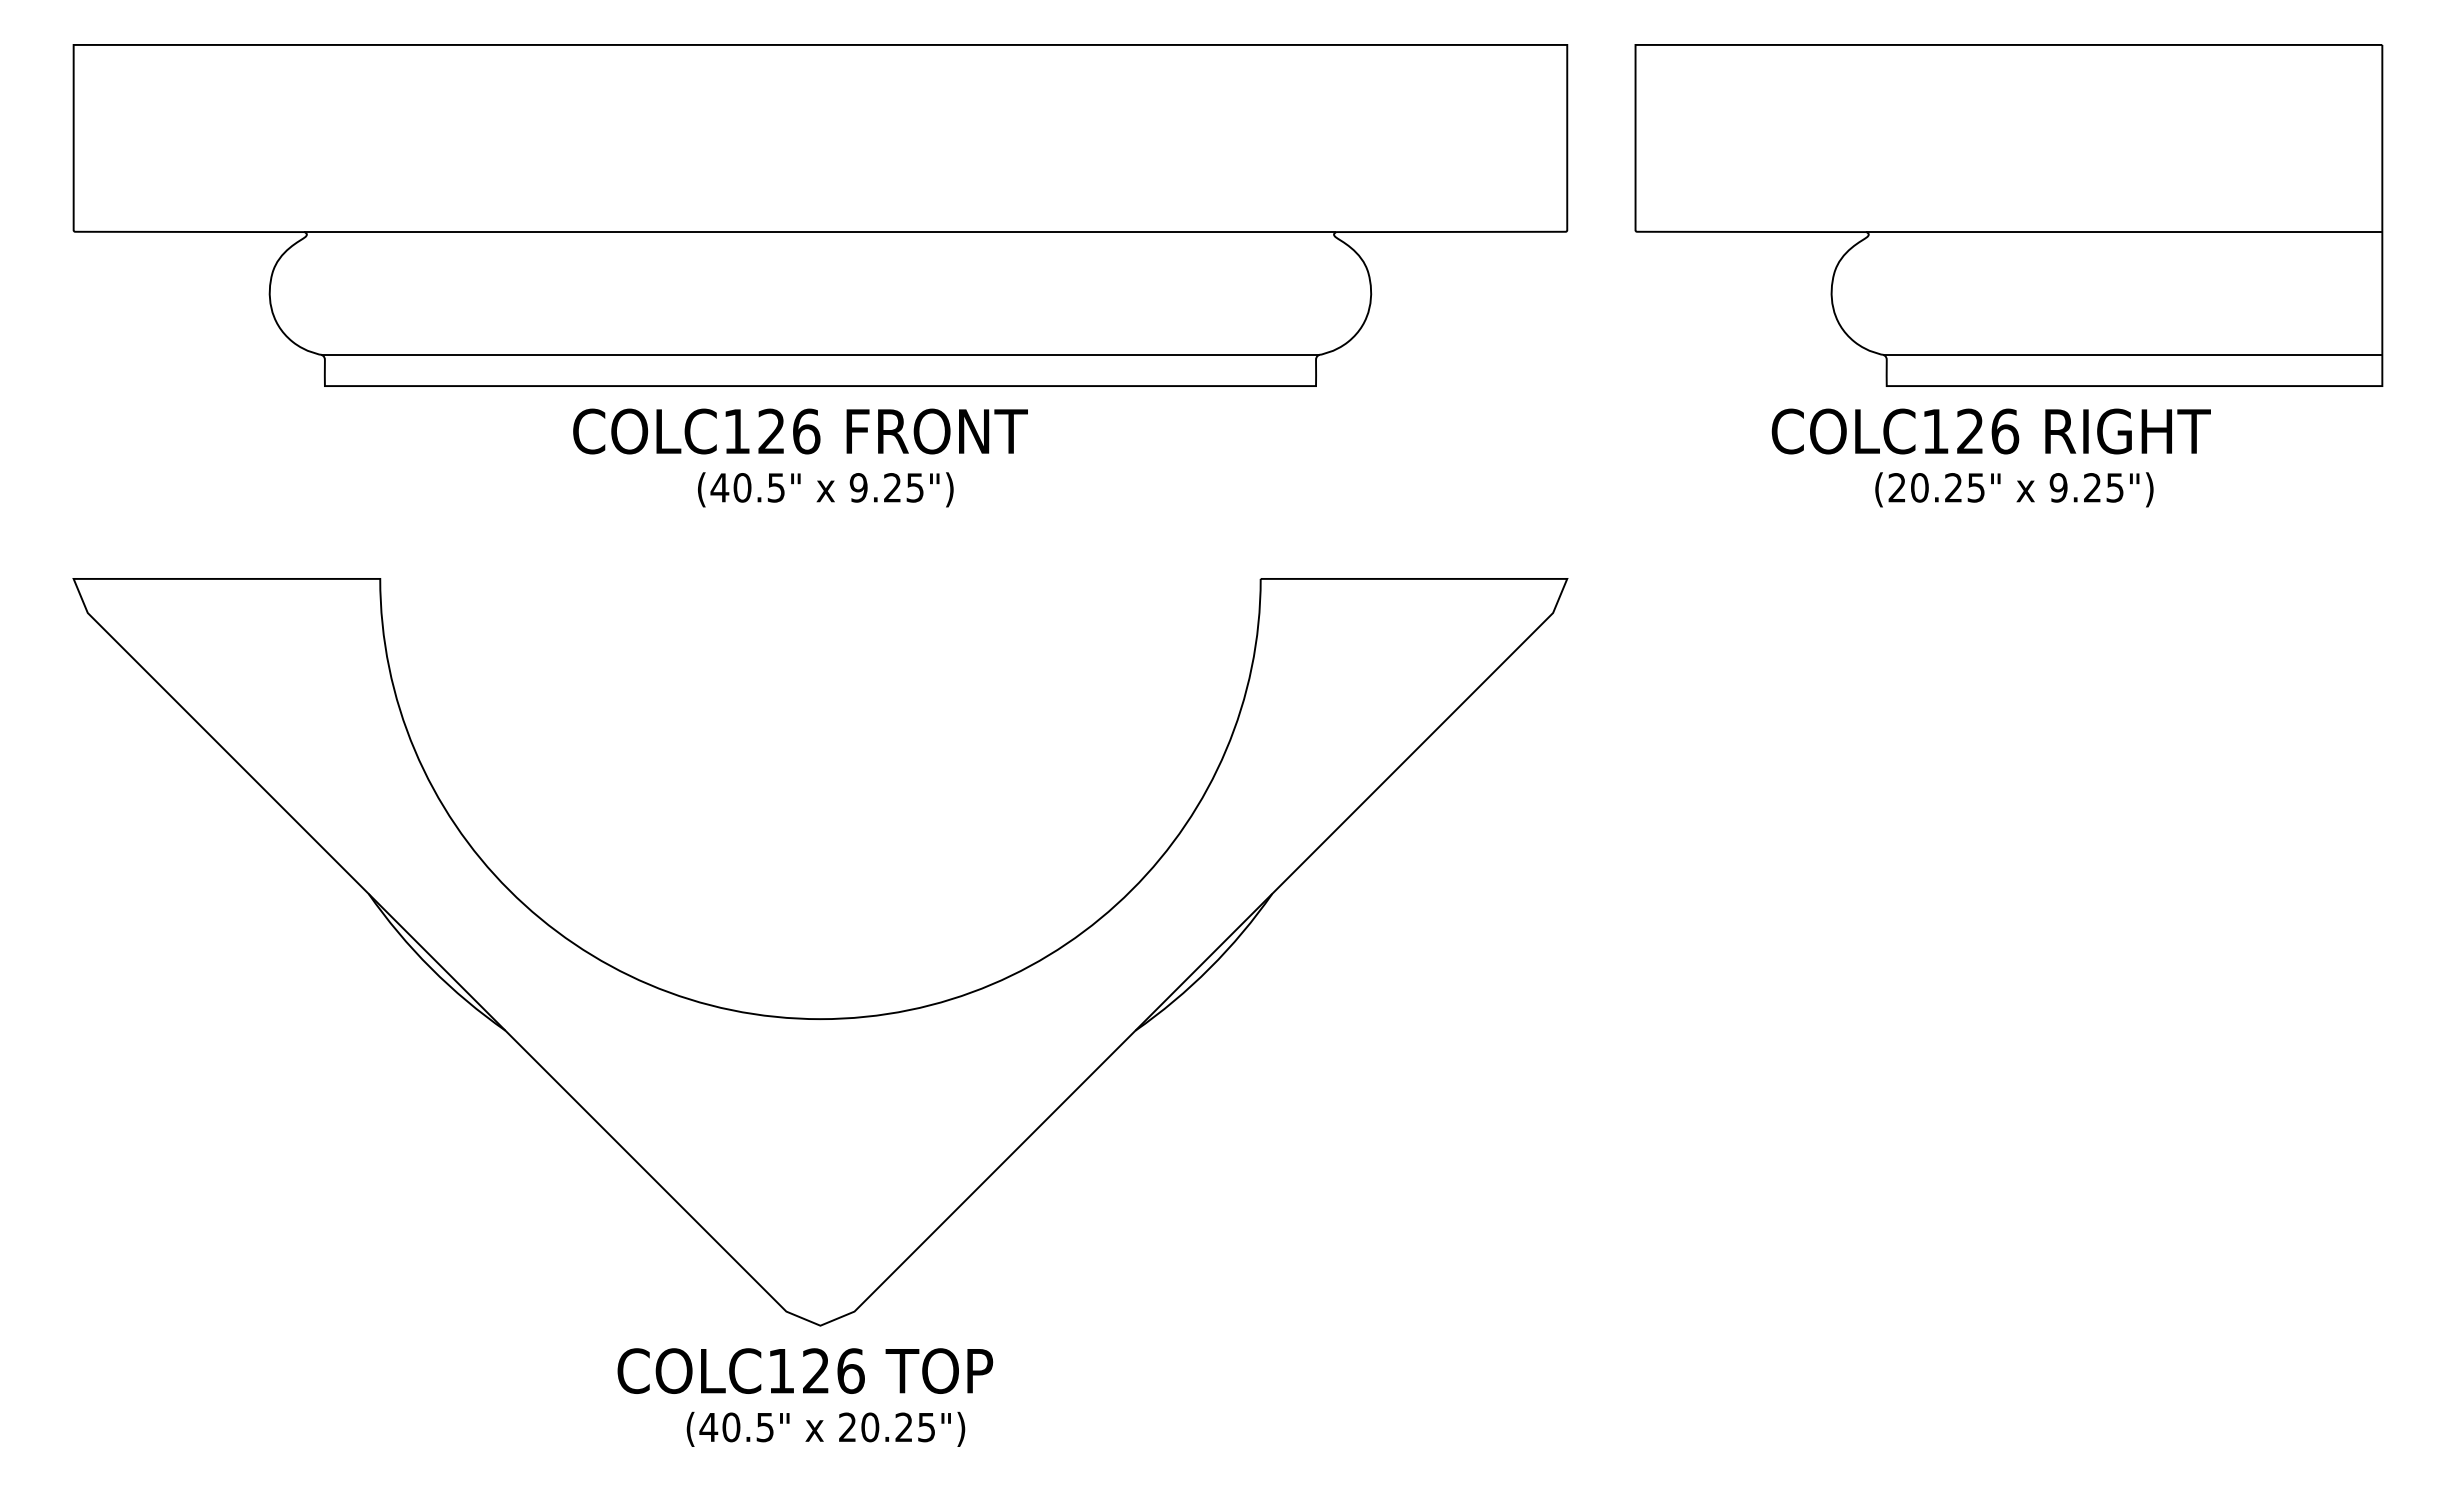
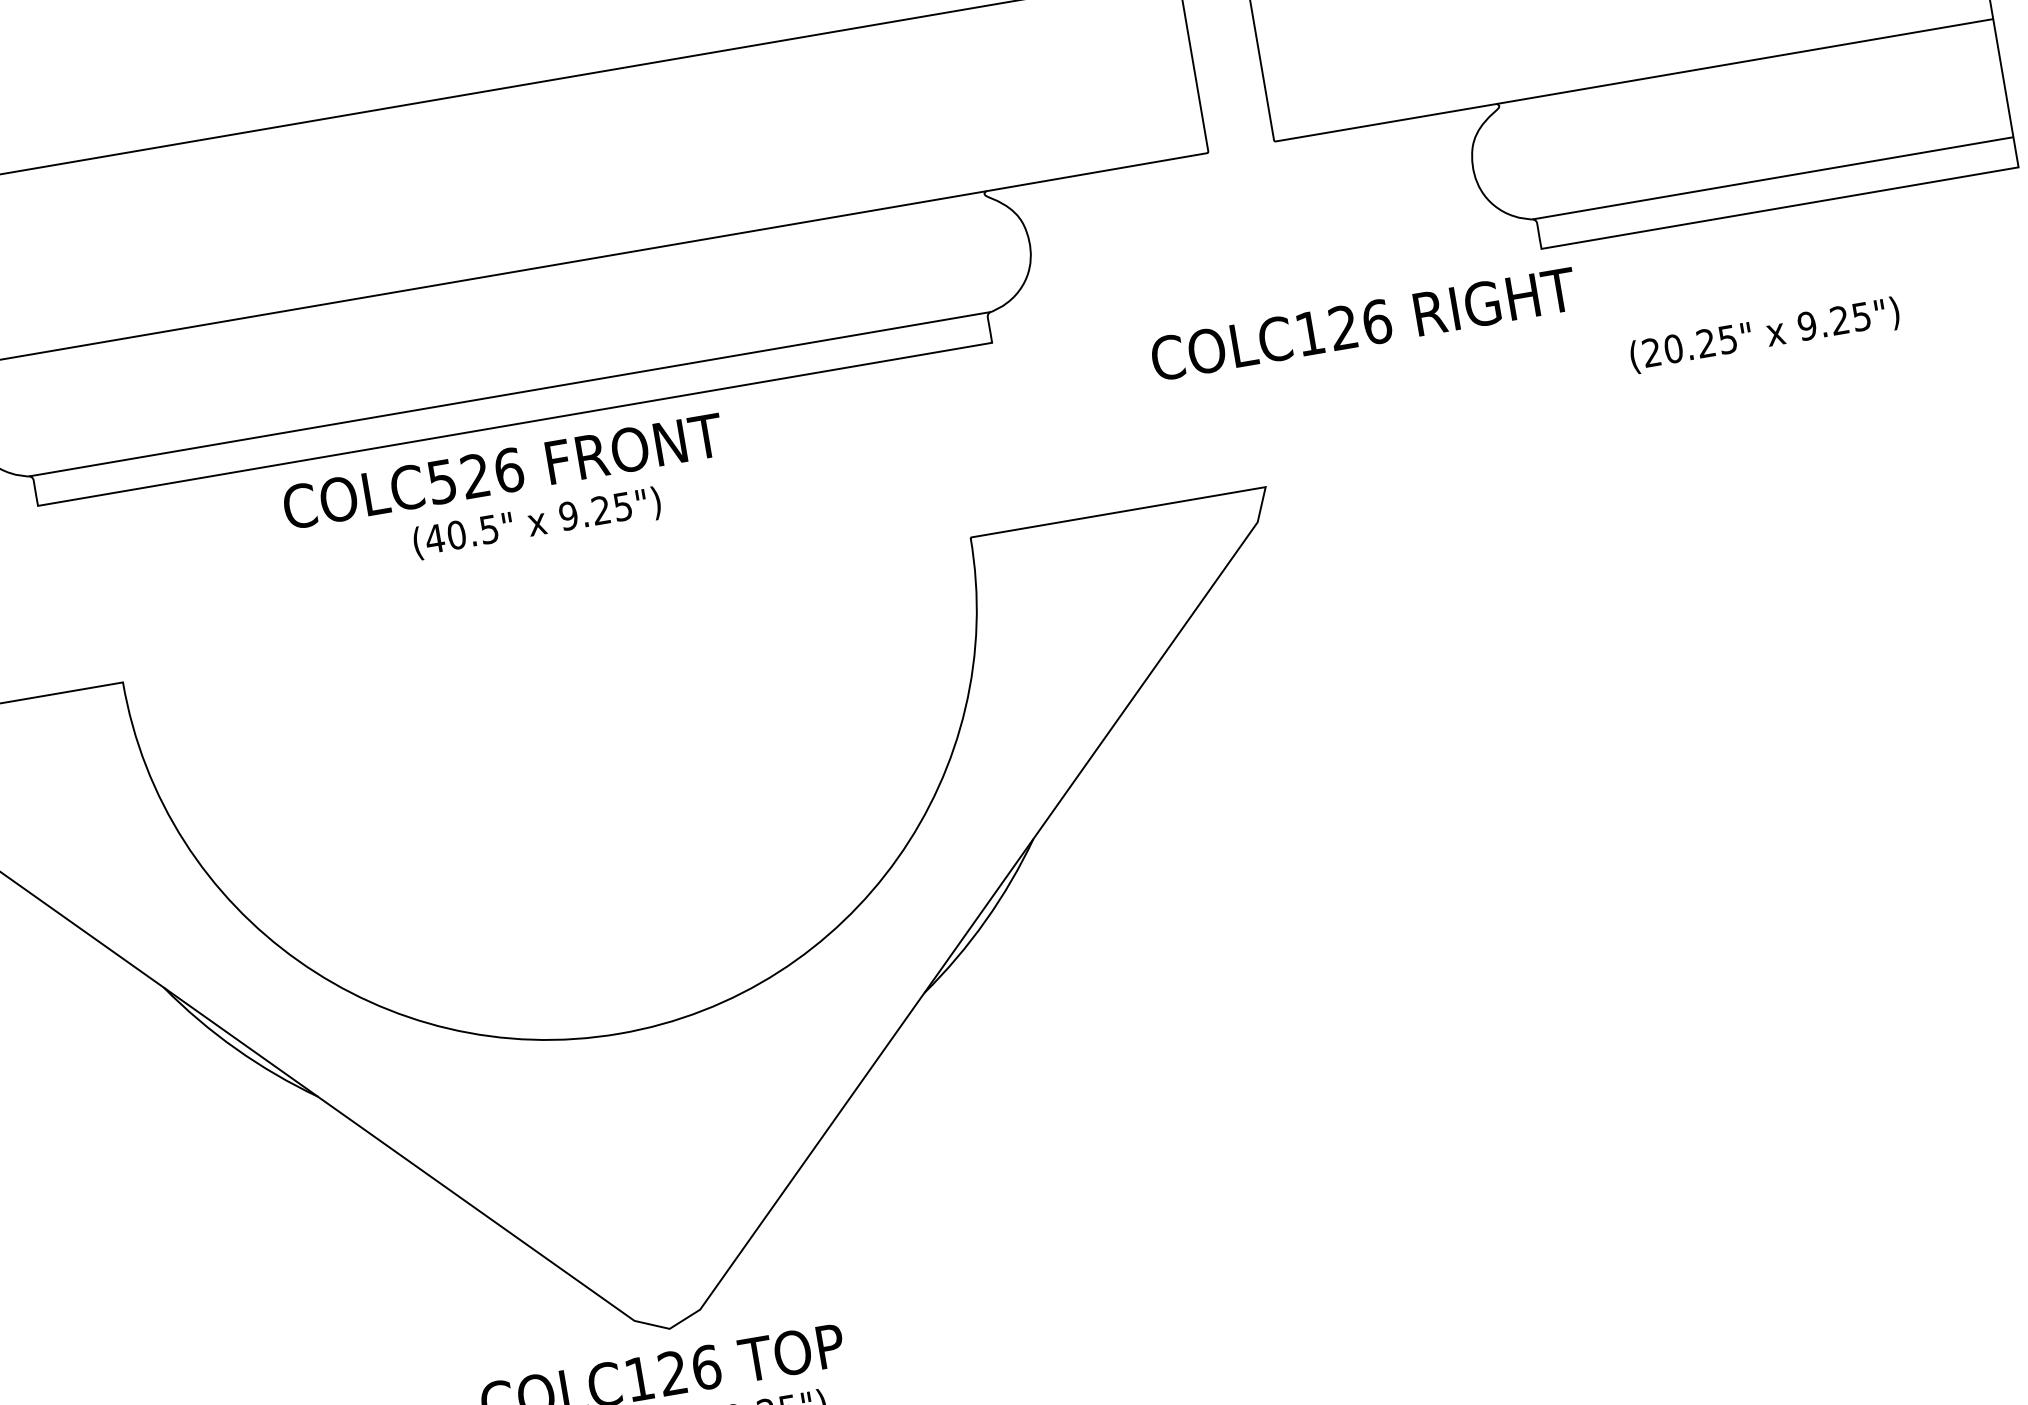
text: (736, 431) -> (441, 481), COLC126 -> COLC526
text: (1990, 431) -> (1362, 324), moved
text: (2014, 489) -> (1765, 334), moved

